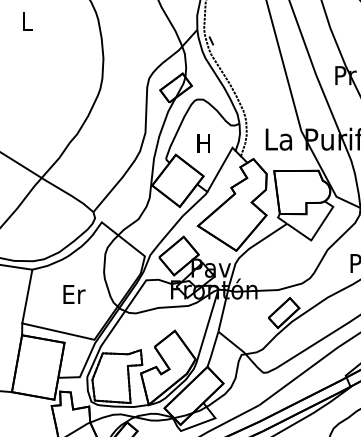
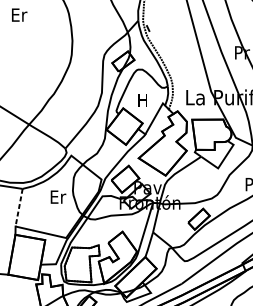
text: (28, 21) -> (19, 14), L -> Er
text: (74, 294) -> (58, 197), moved
line: (27, 297) -> (19, 208), solid -> dashed

